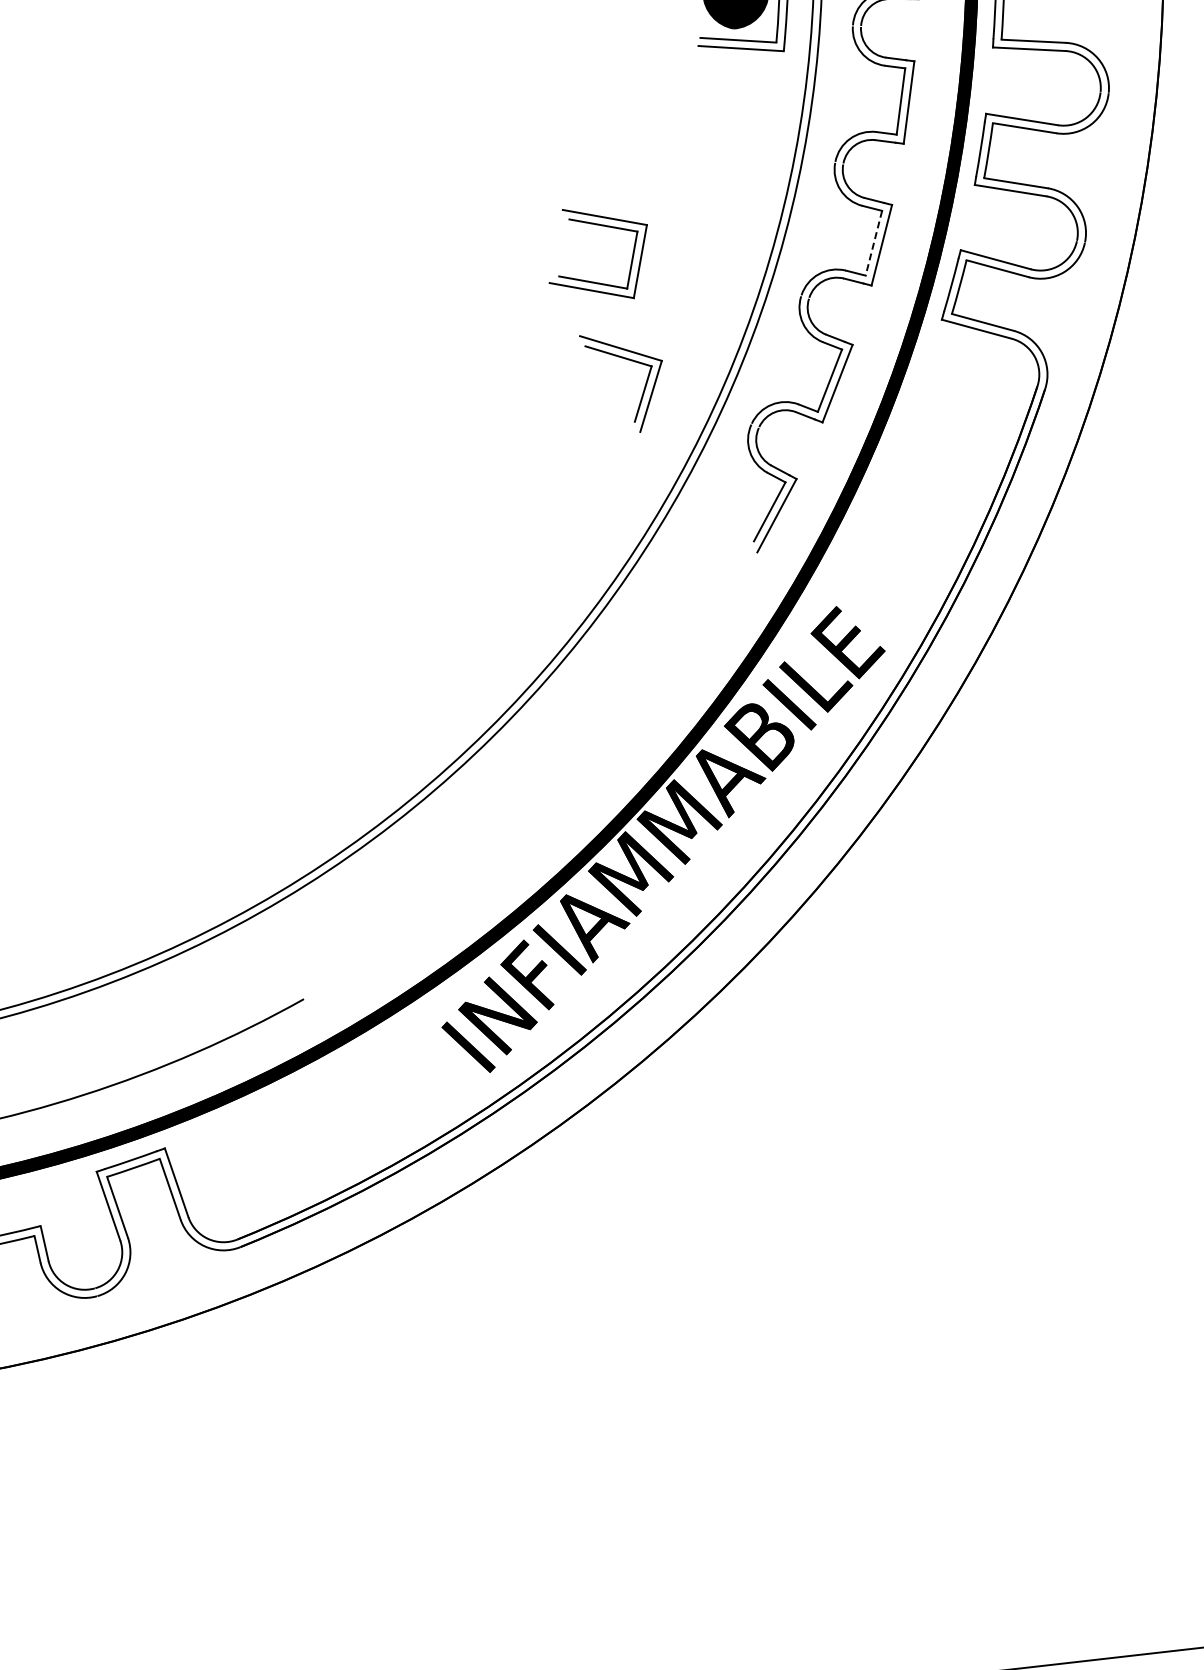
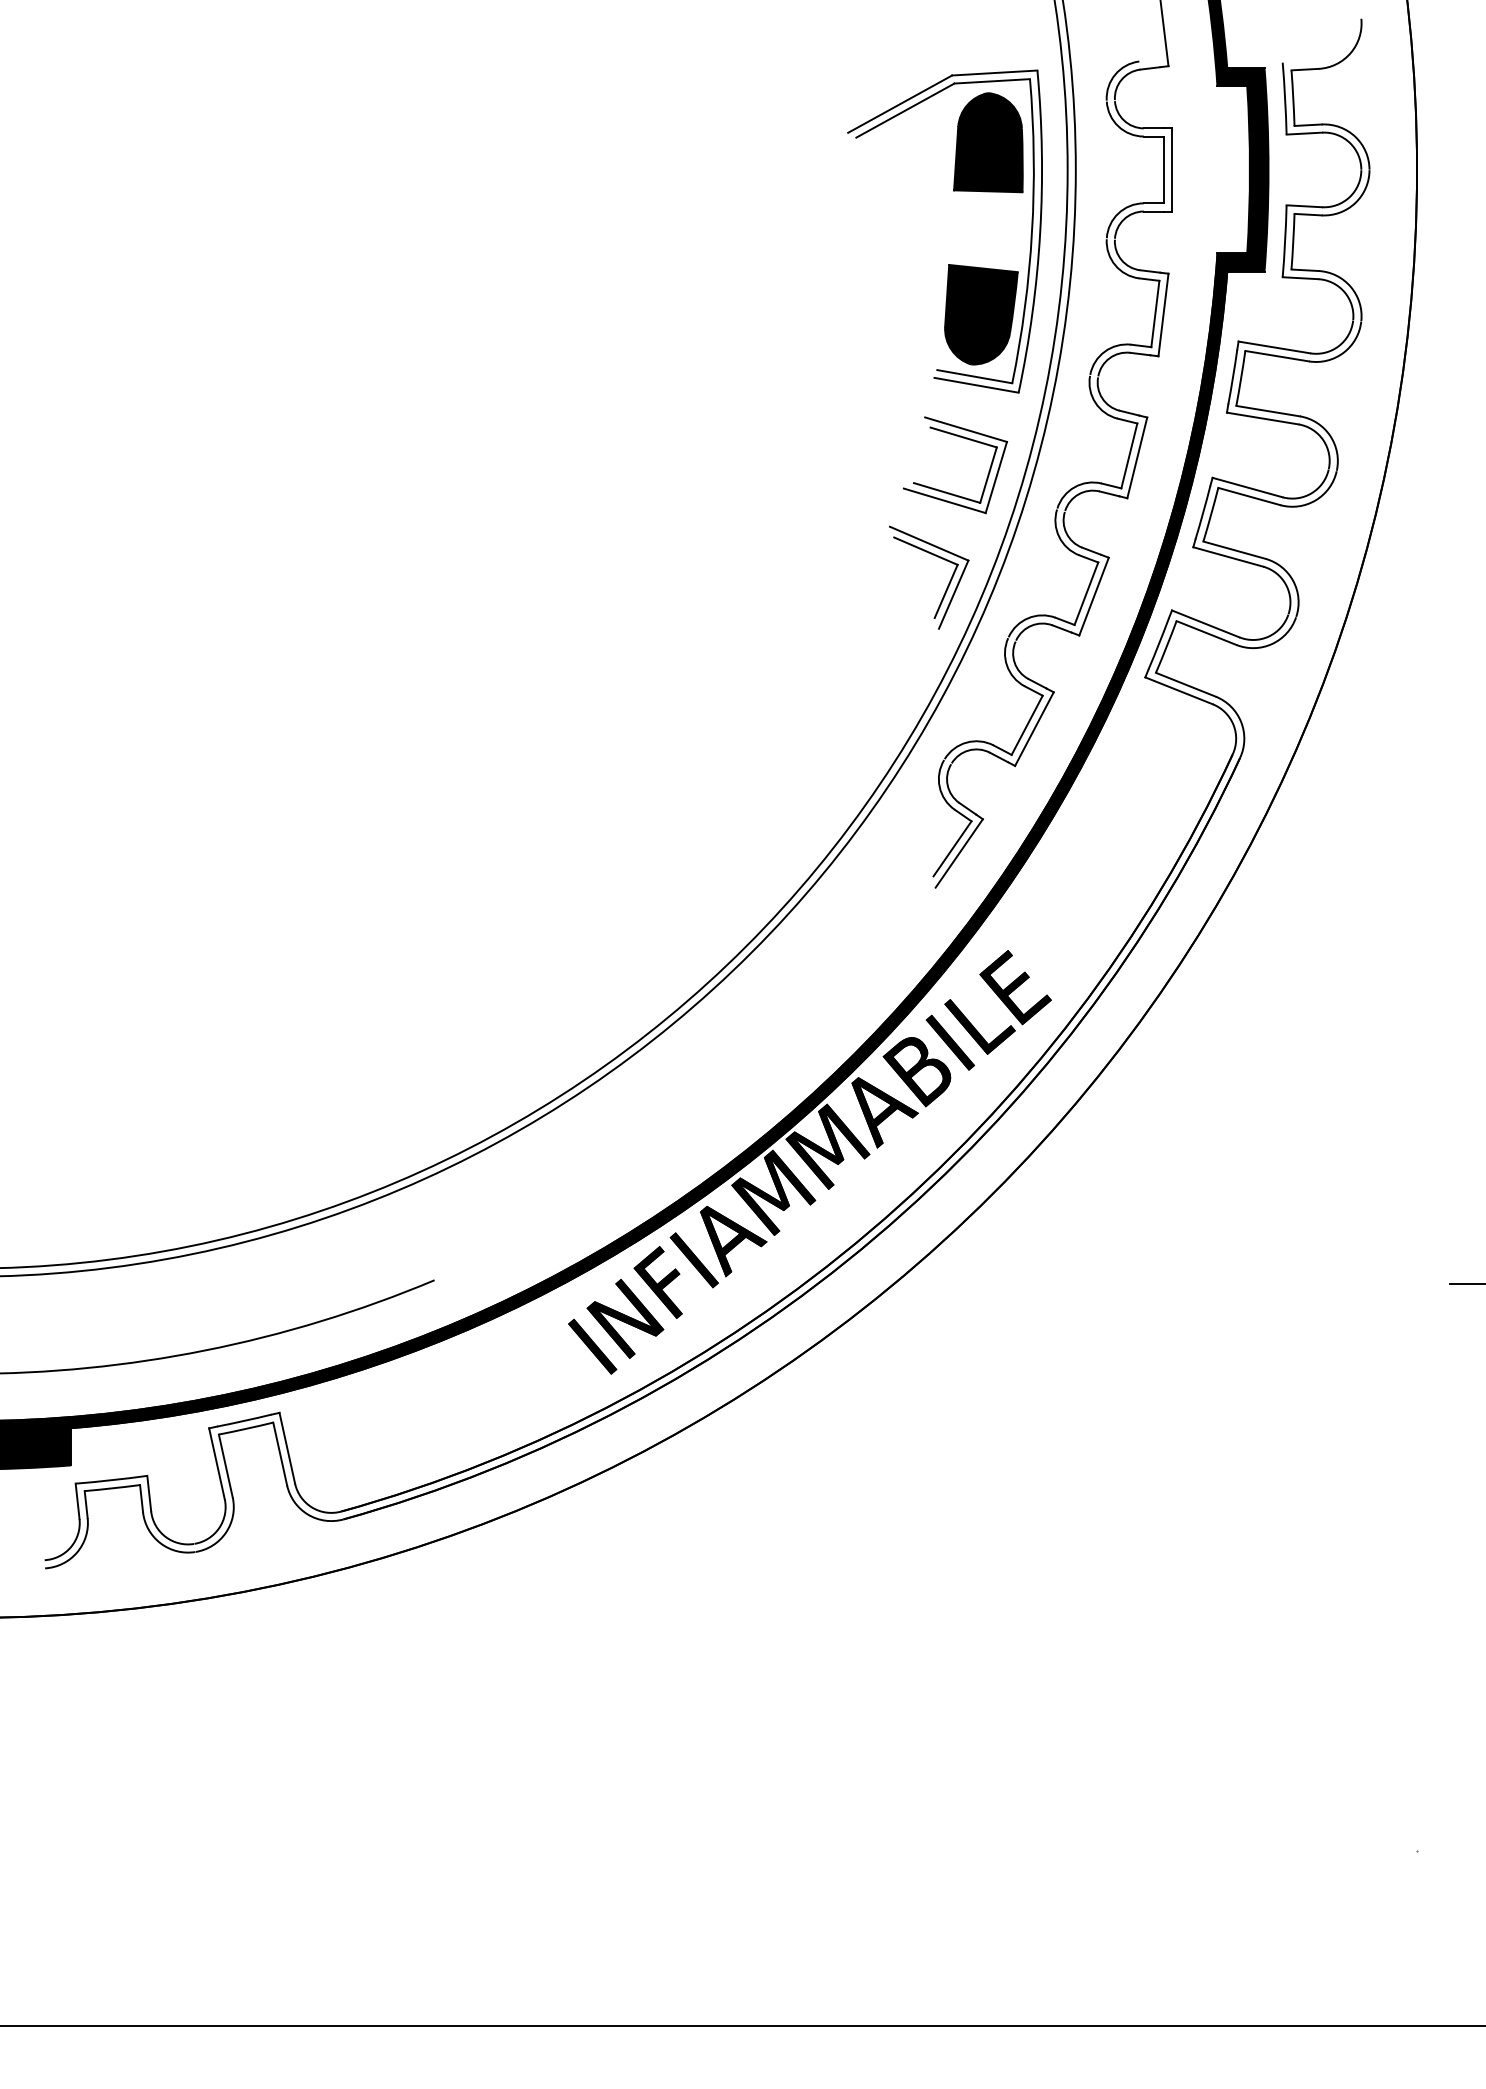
line: (874, 244) -> (1086, 594), dashed -> solid
part: (592, 281) -> (946, 491), moved
part: (643, 388) -> (947, 585), moved

